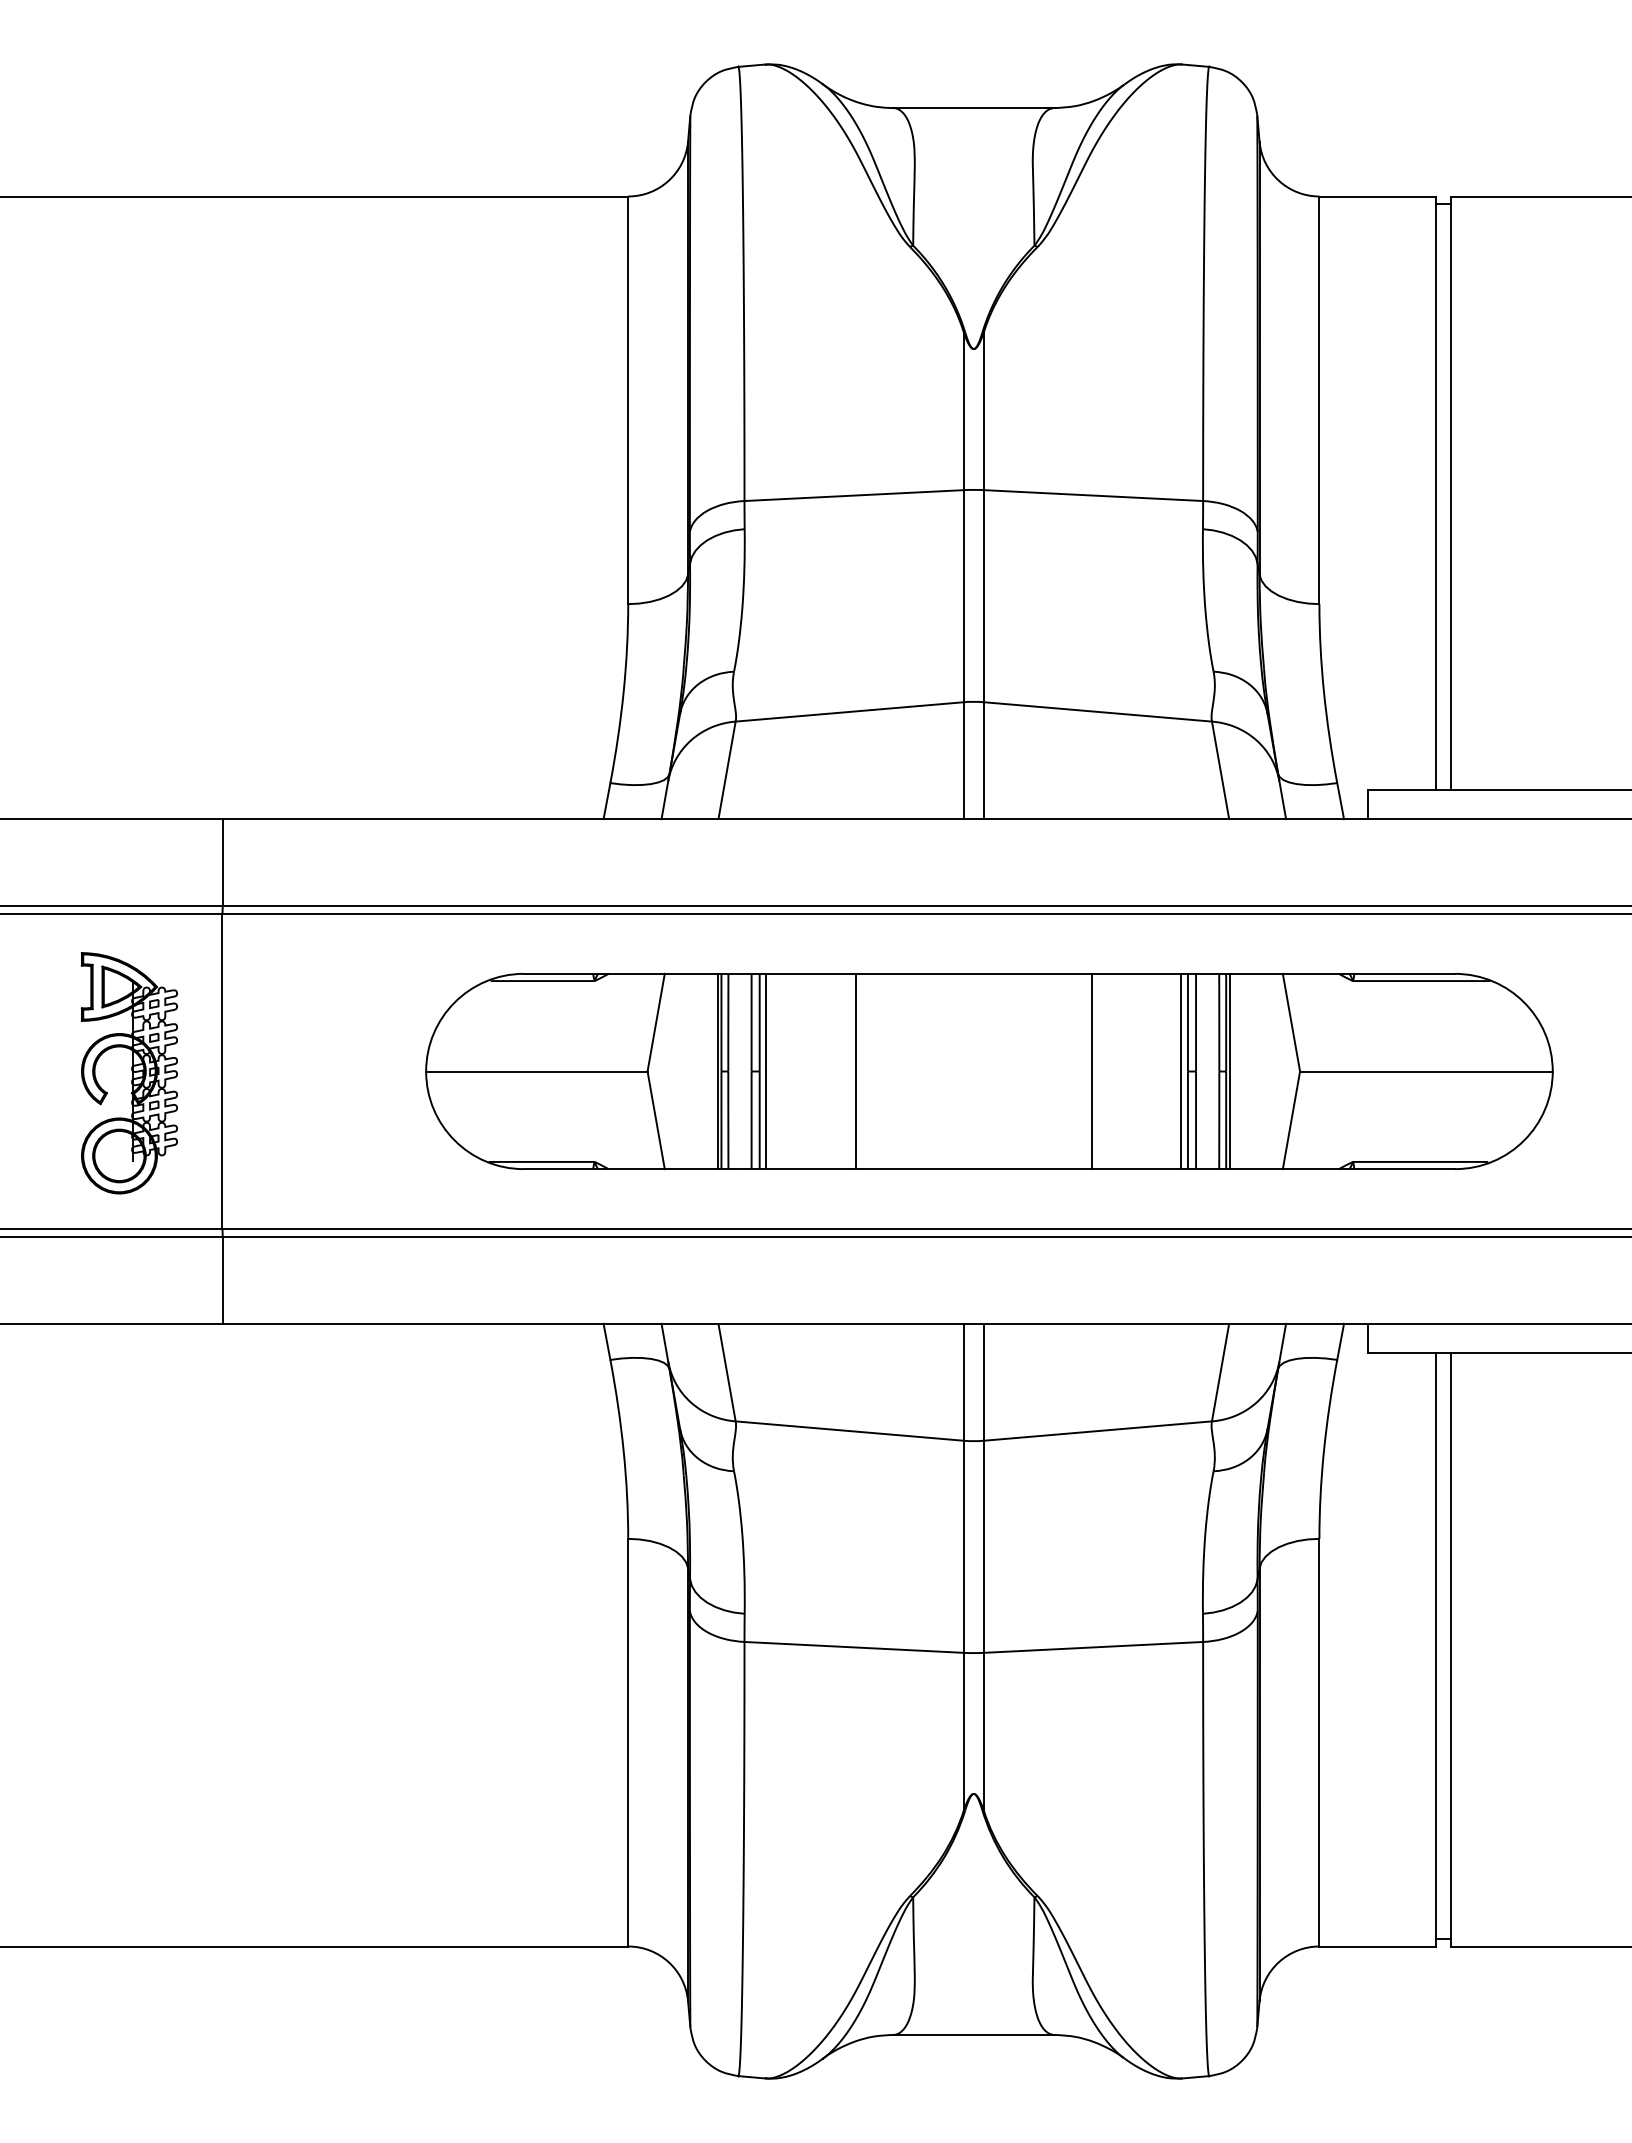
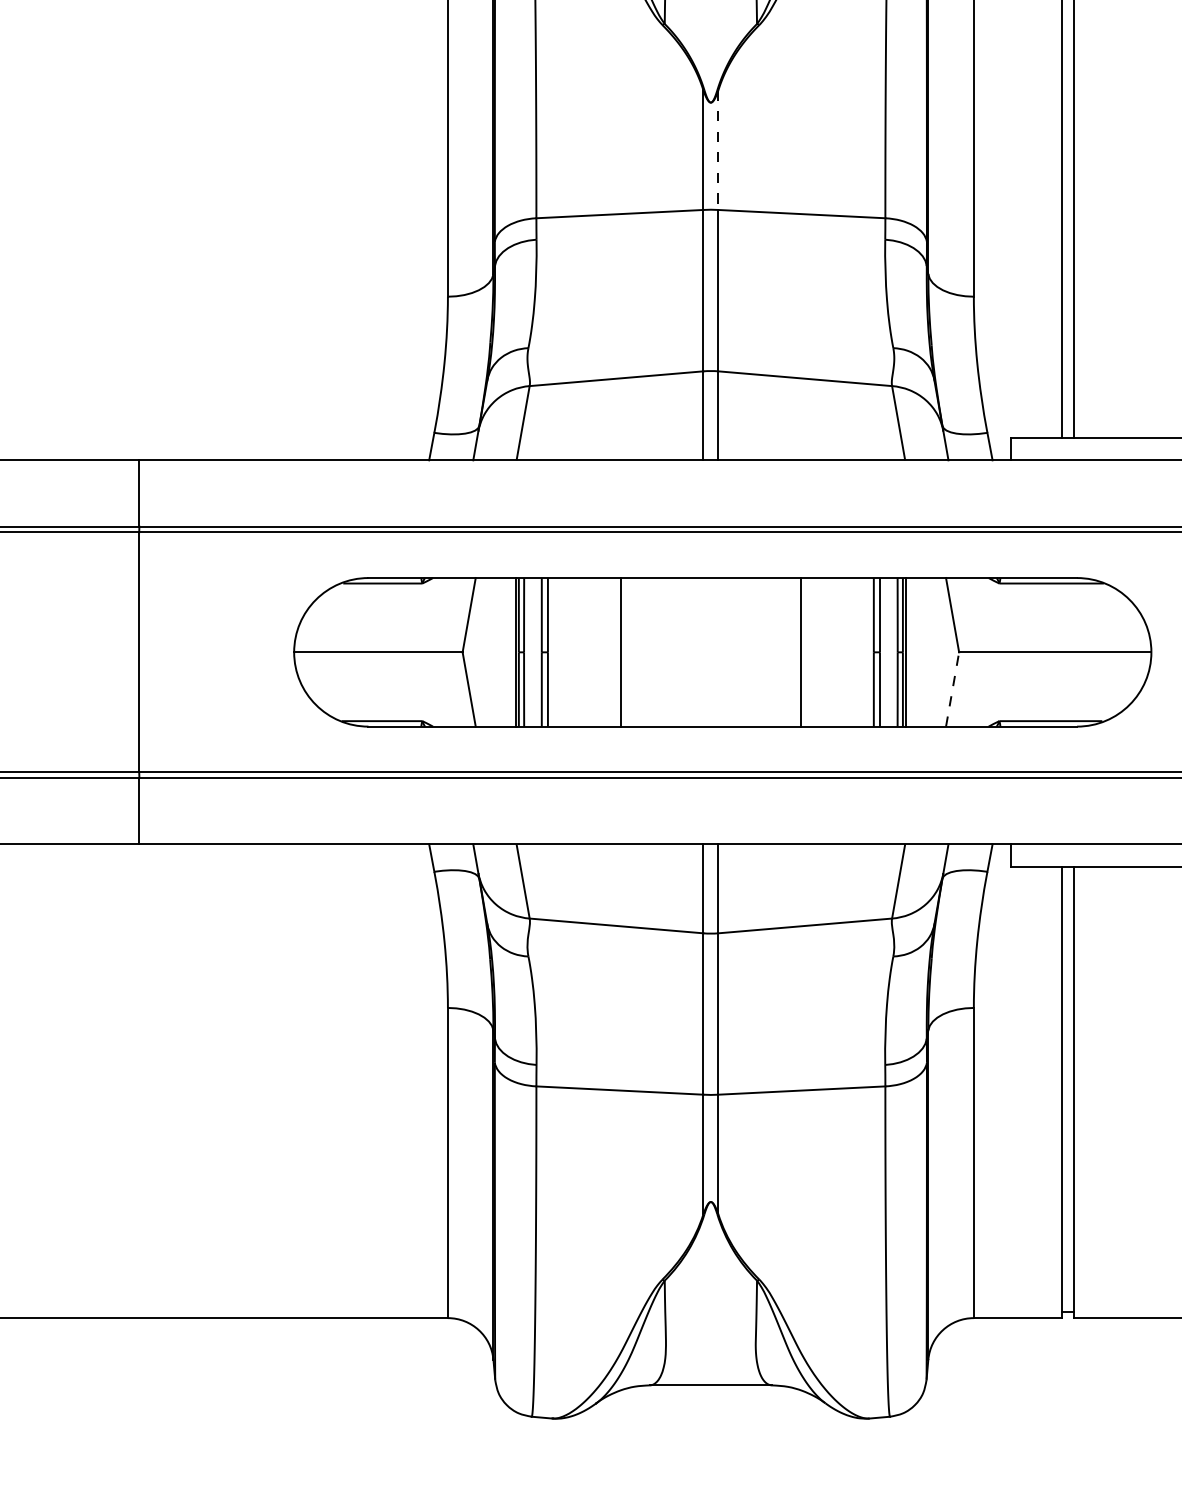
line: (983, 411) -> (718, 150), solid -> dashed
line: (766, 1071) -> (553, 652), removed
line: (1181, 1071) -> (868, 652), removed
part: (128, 1073) -> (67, 653), removed
line: (1291, 1120) -> (952, 689), solid -> dashed

